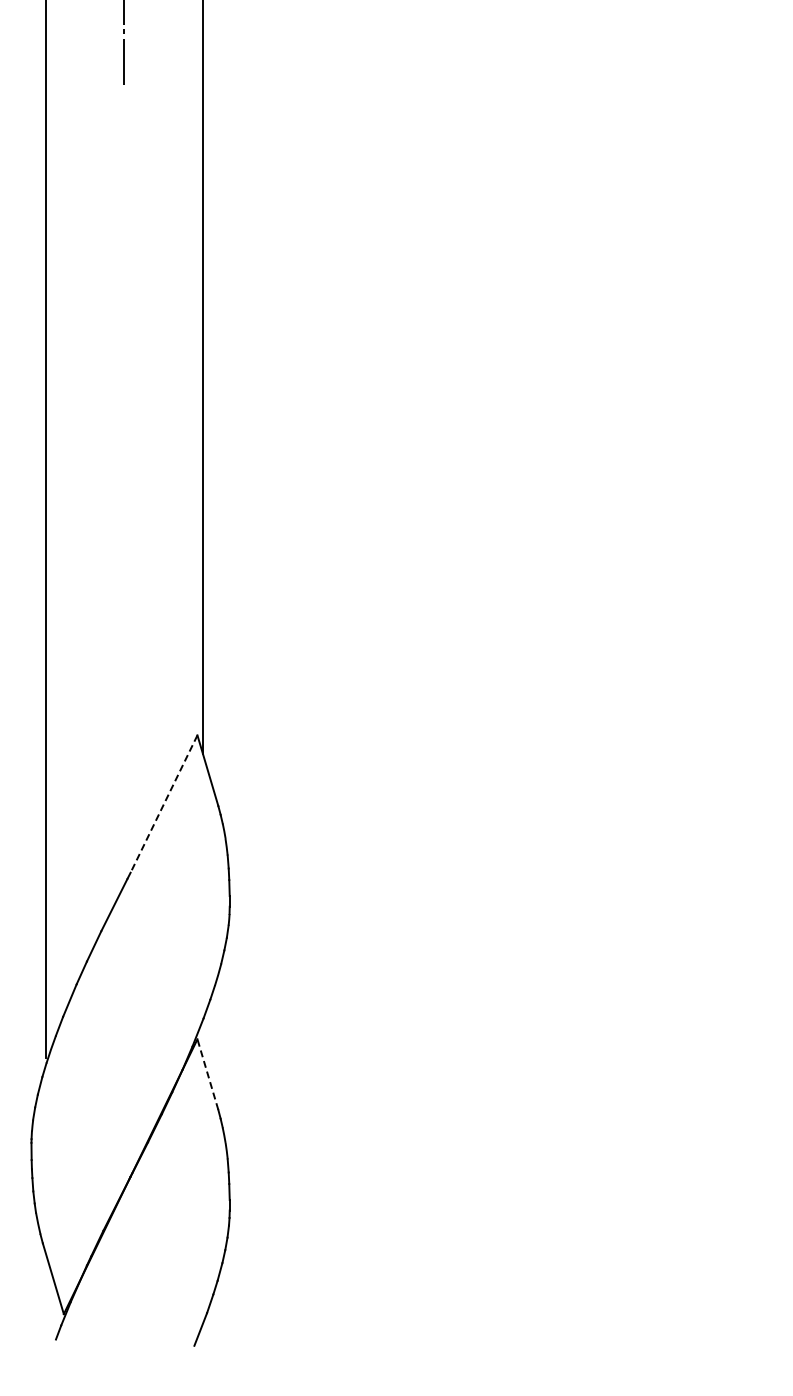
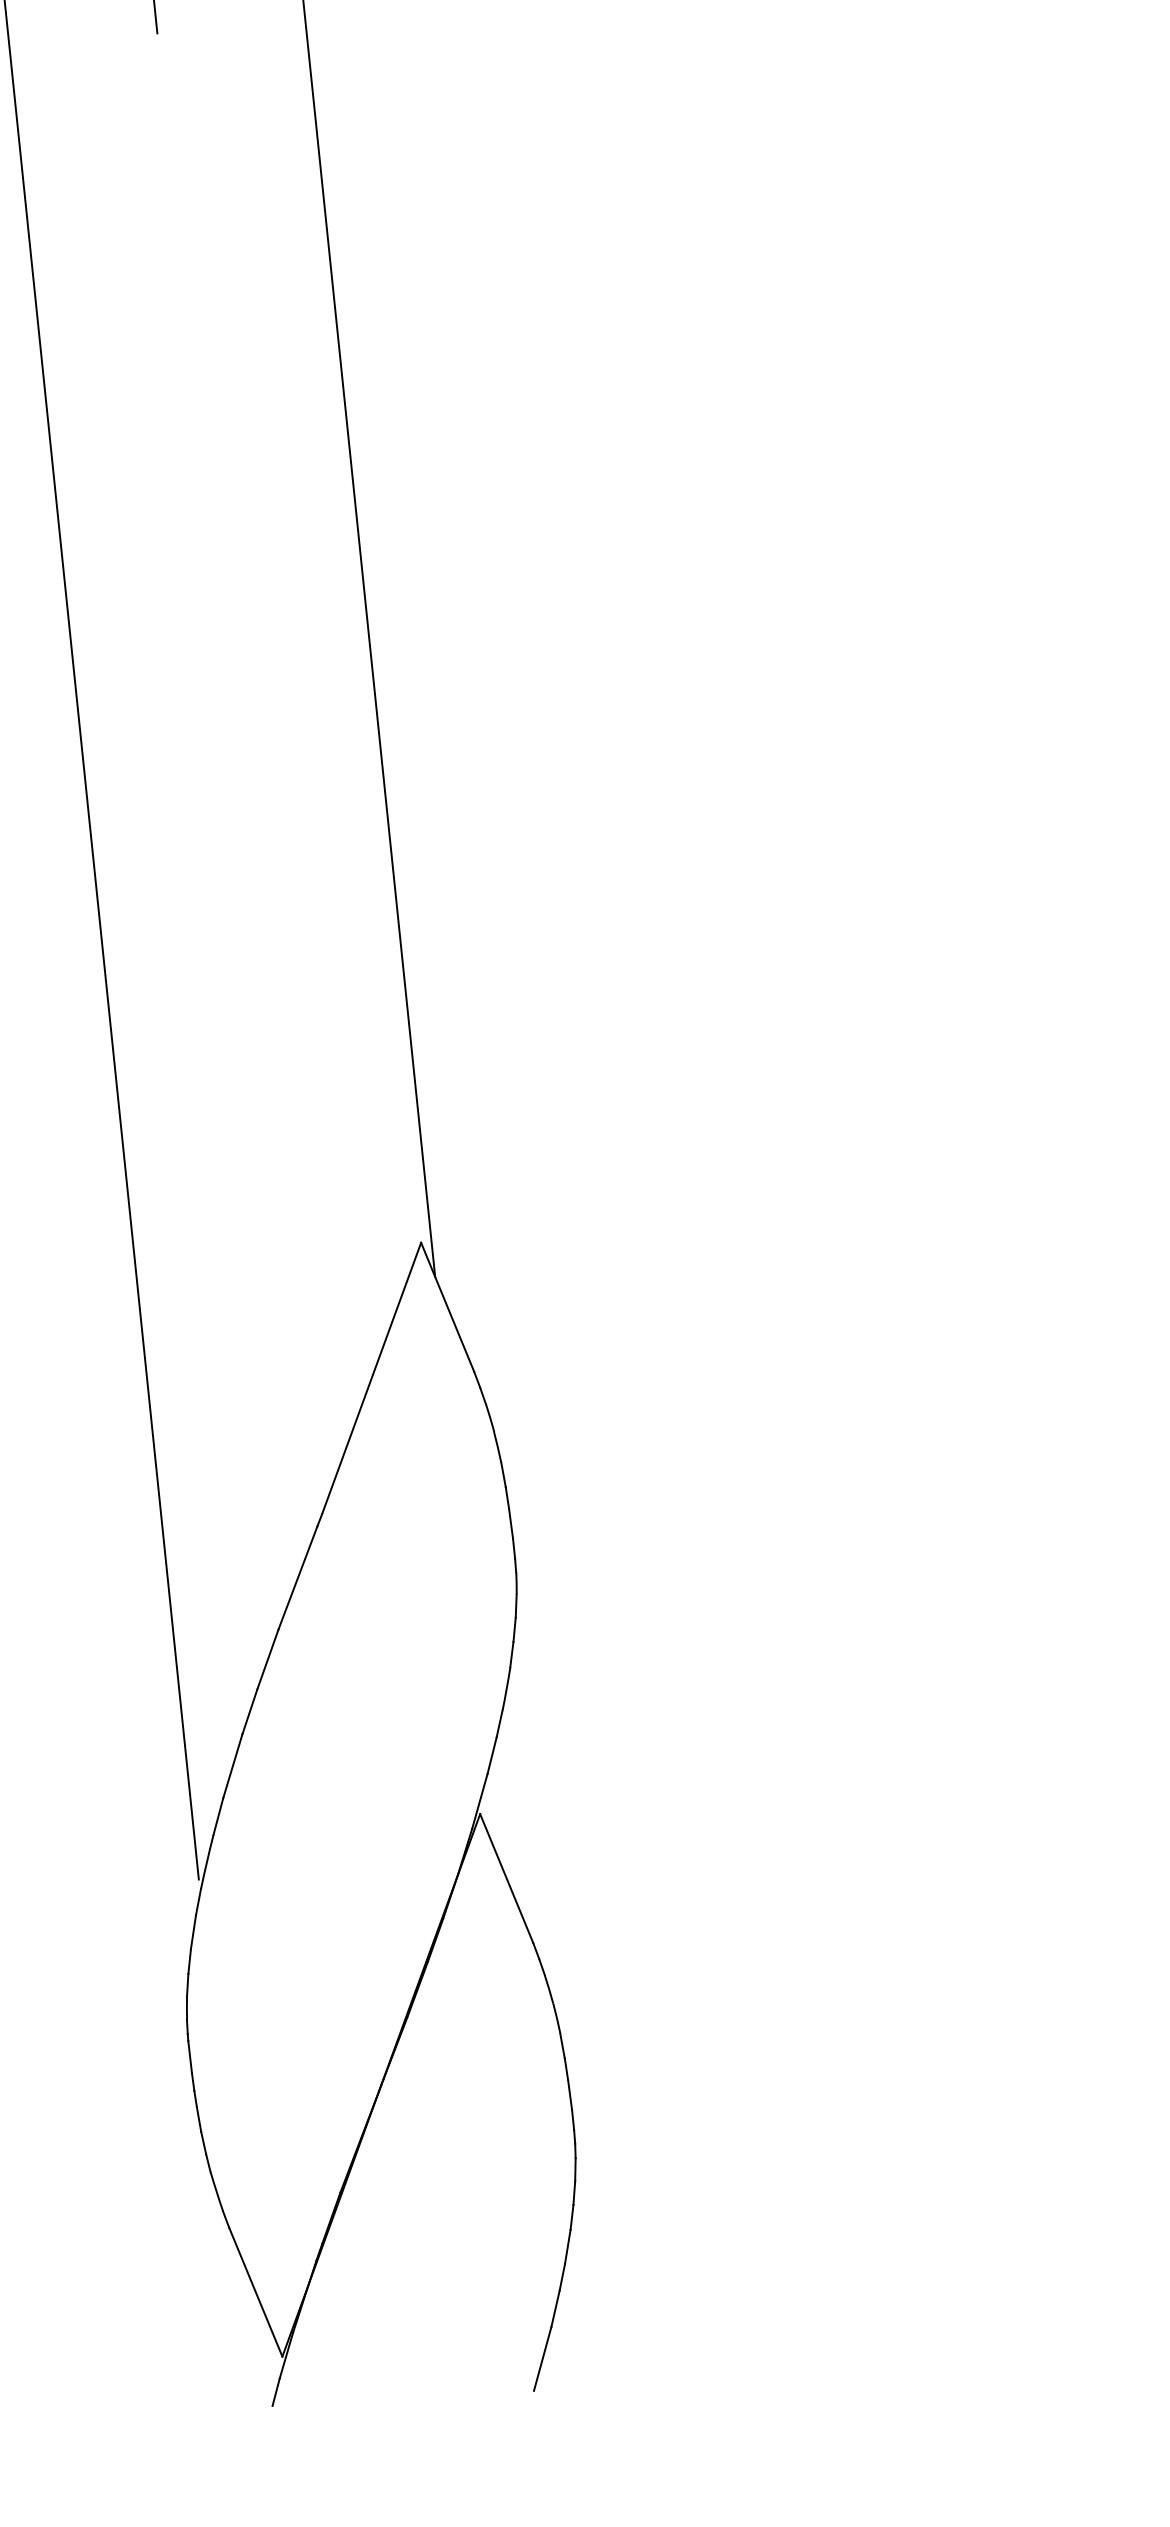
line: (163, 804) -> (370, 1379), dashed -> solid
line: (207, 1074) -> (505, 1878), dashed -> solid

